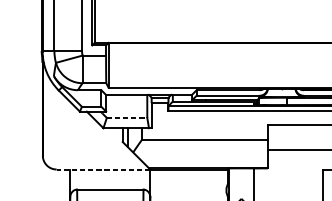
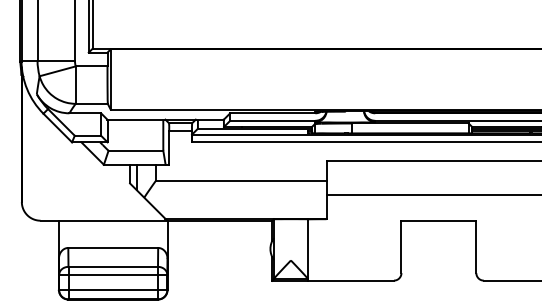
line: (127, 117) -> (136, 150), dashed -> solid
line: (103, 169) -> (103, 220), dashed -> solid

